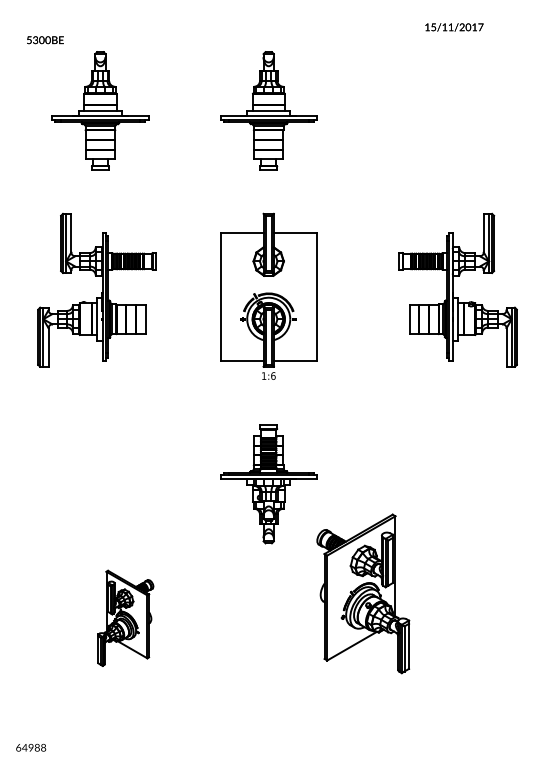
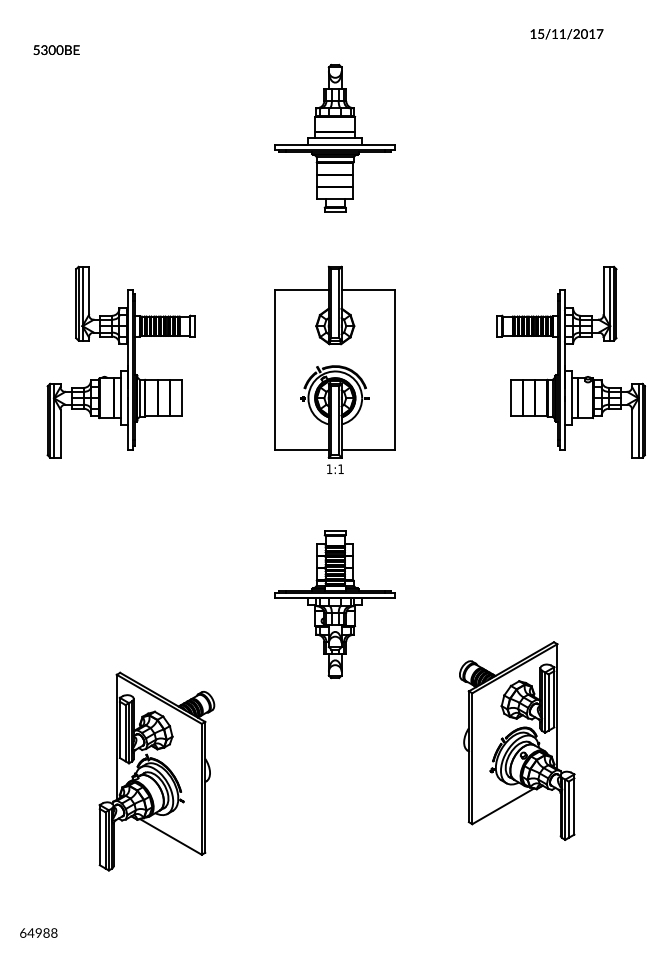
part: (99, 111) -> (124, 138), removed
text: (272, 376) -> (340, 469), 1:6 -> 1:1
part: (363, 593) -> (517, 740), moved
part: (125, 618) -> (156, 771), size x1.67

